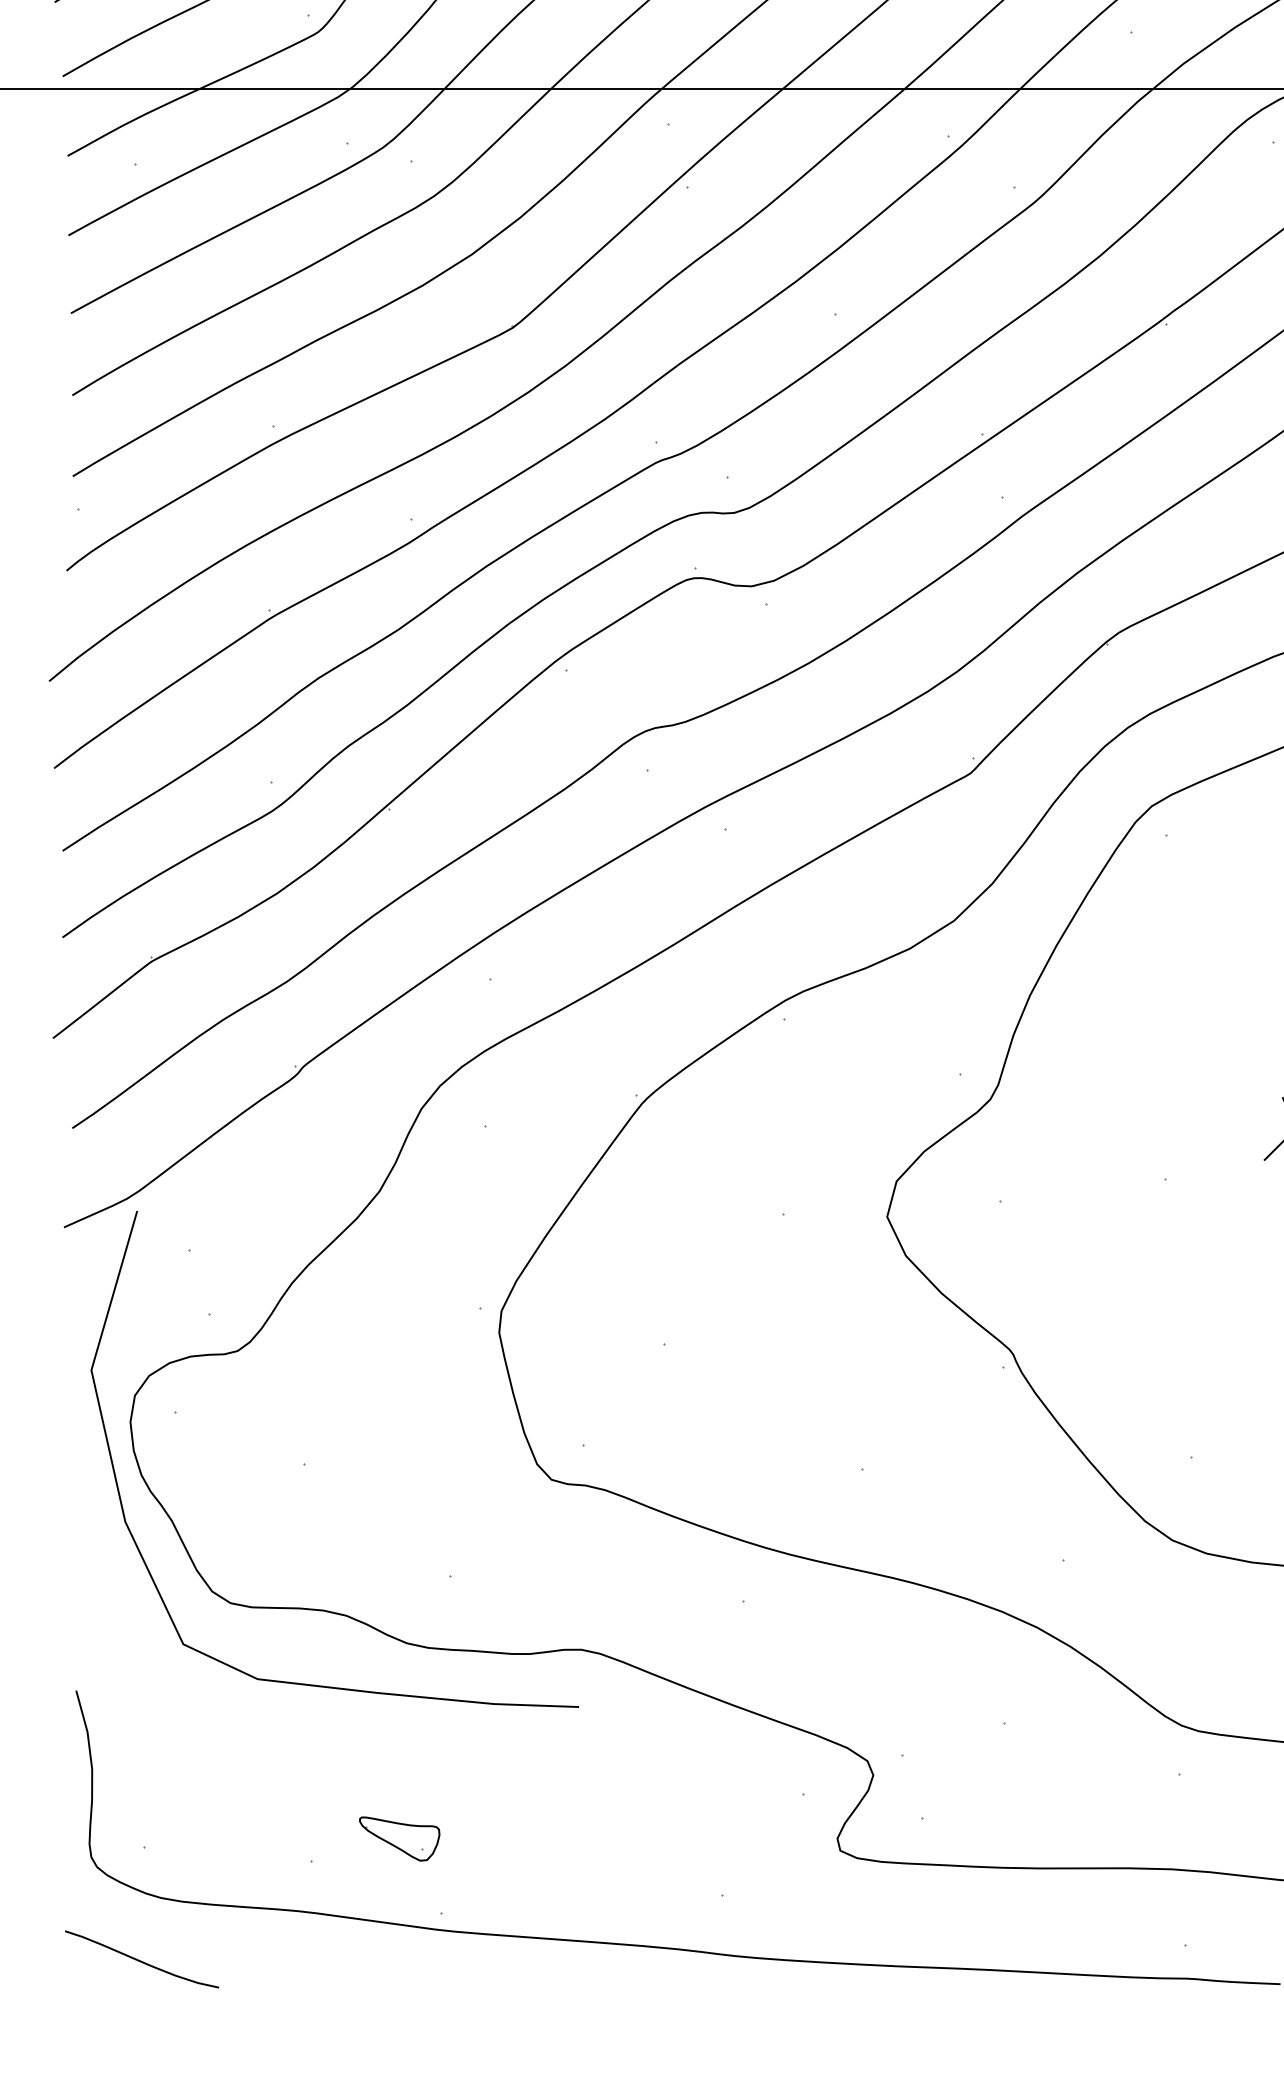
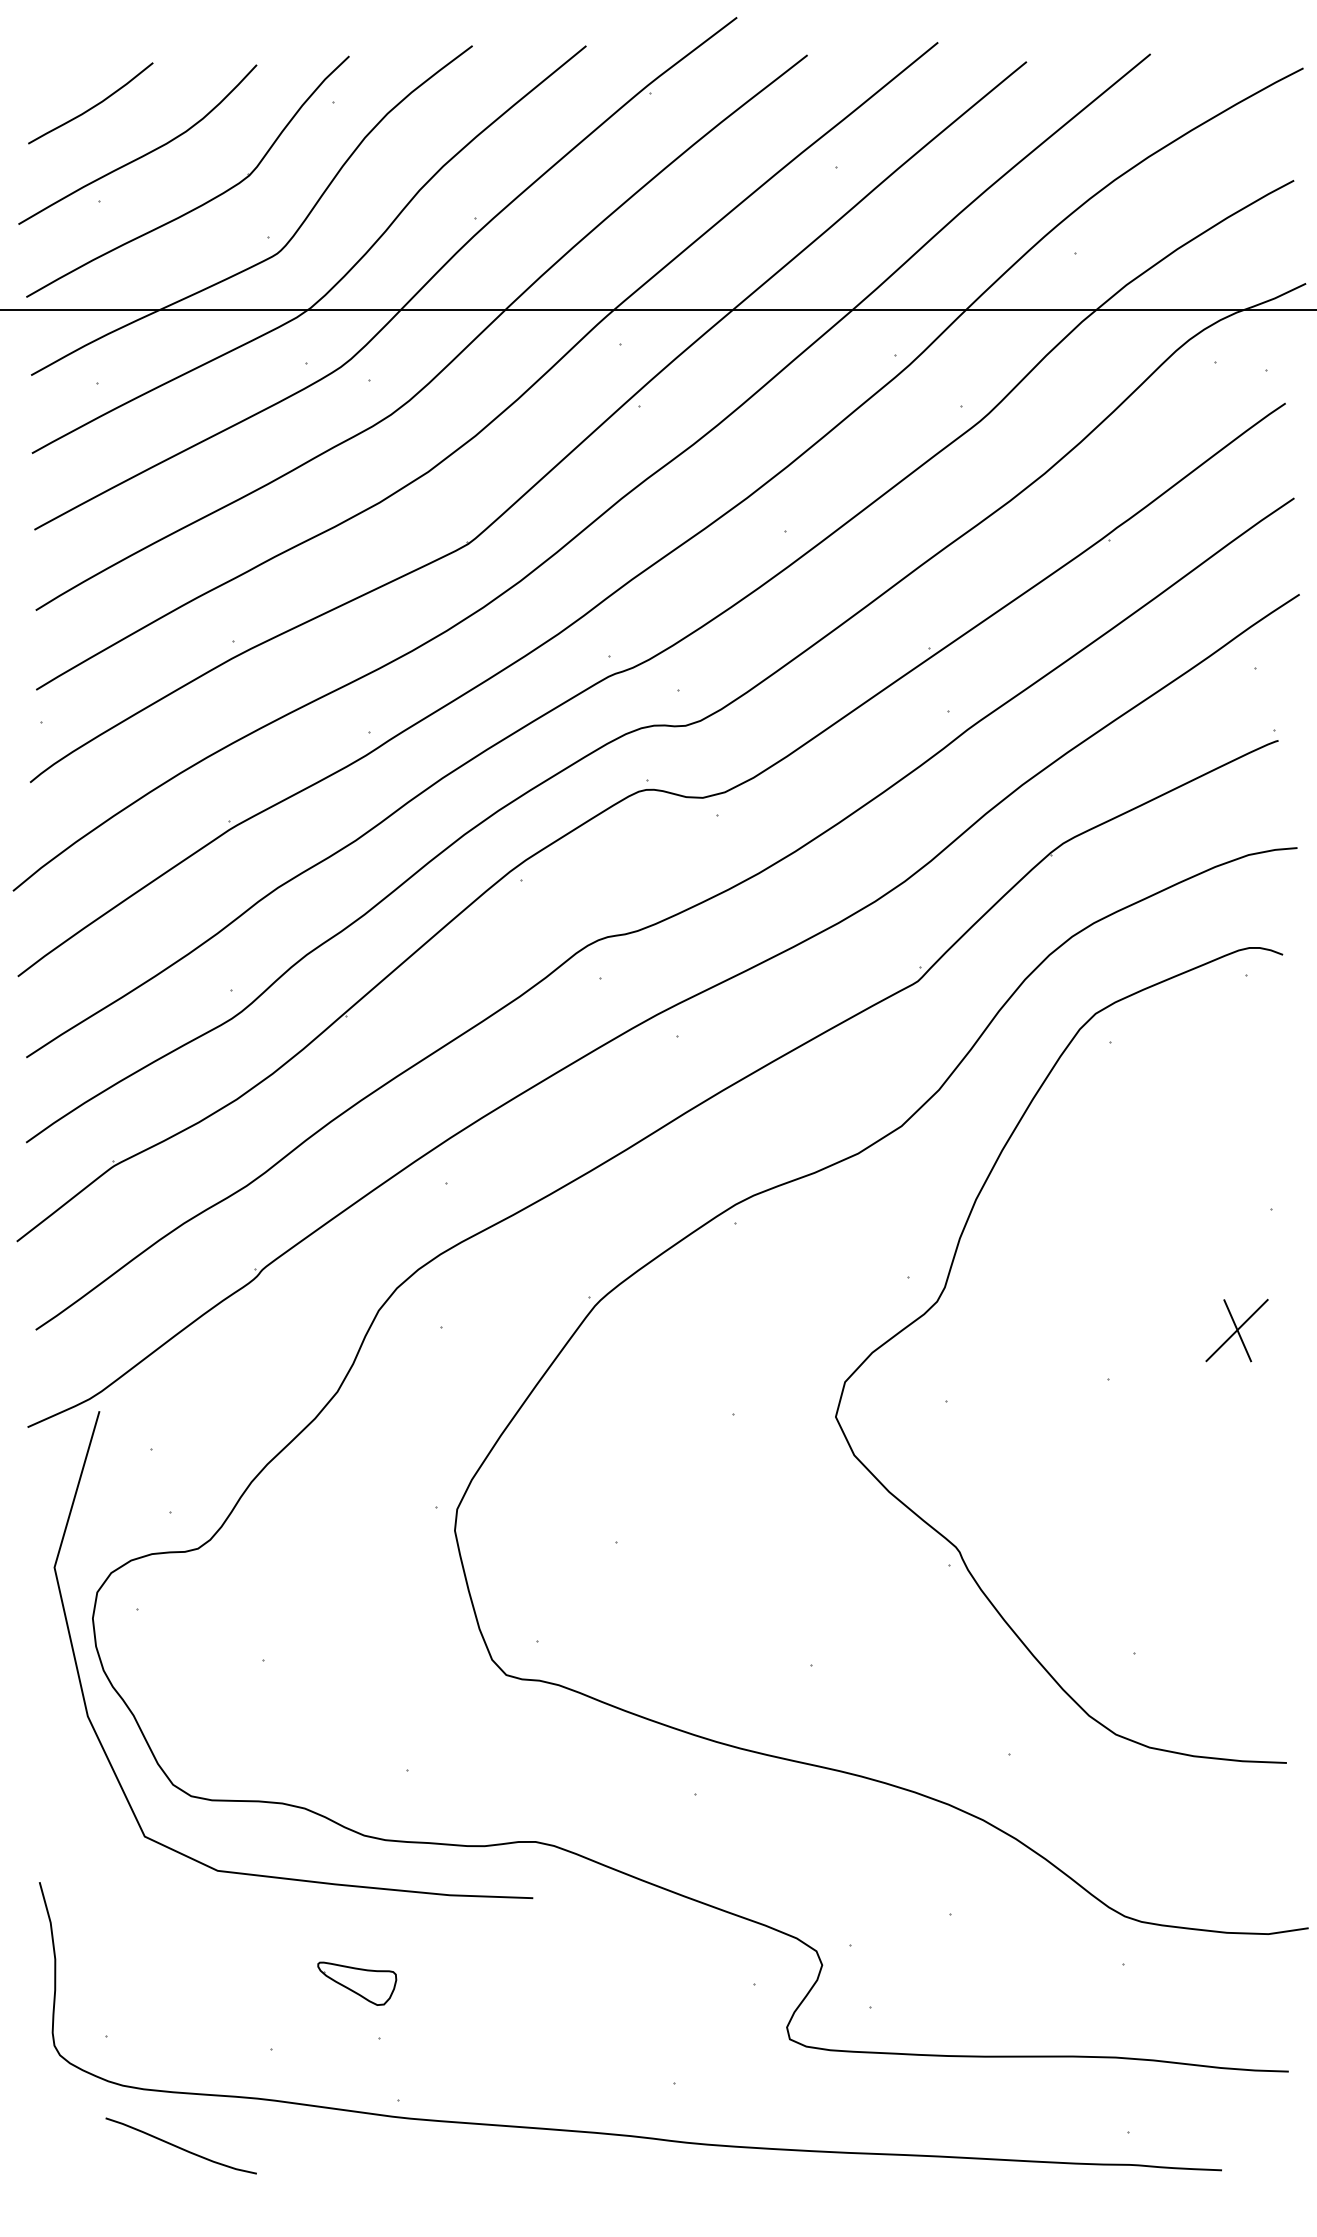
part: (399, 1838) -> (357, 1983), moved
curve: (140, 1959) -> (179, 2146), moved

